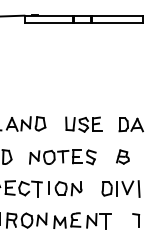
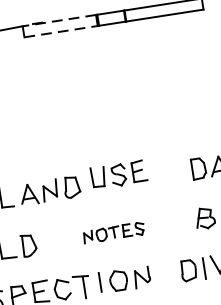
line: (48, 15) -> (58, 20), solid -> dashed
line: (49, 22) -> (61, 30), solid -> dashed
part: (83, 124) -> (118, 174), moved
part: (62, 157) -> (113, 233), size x0.6

